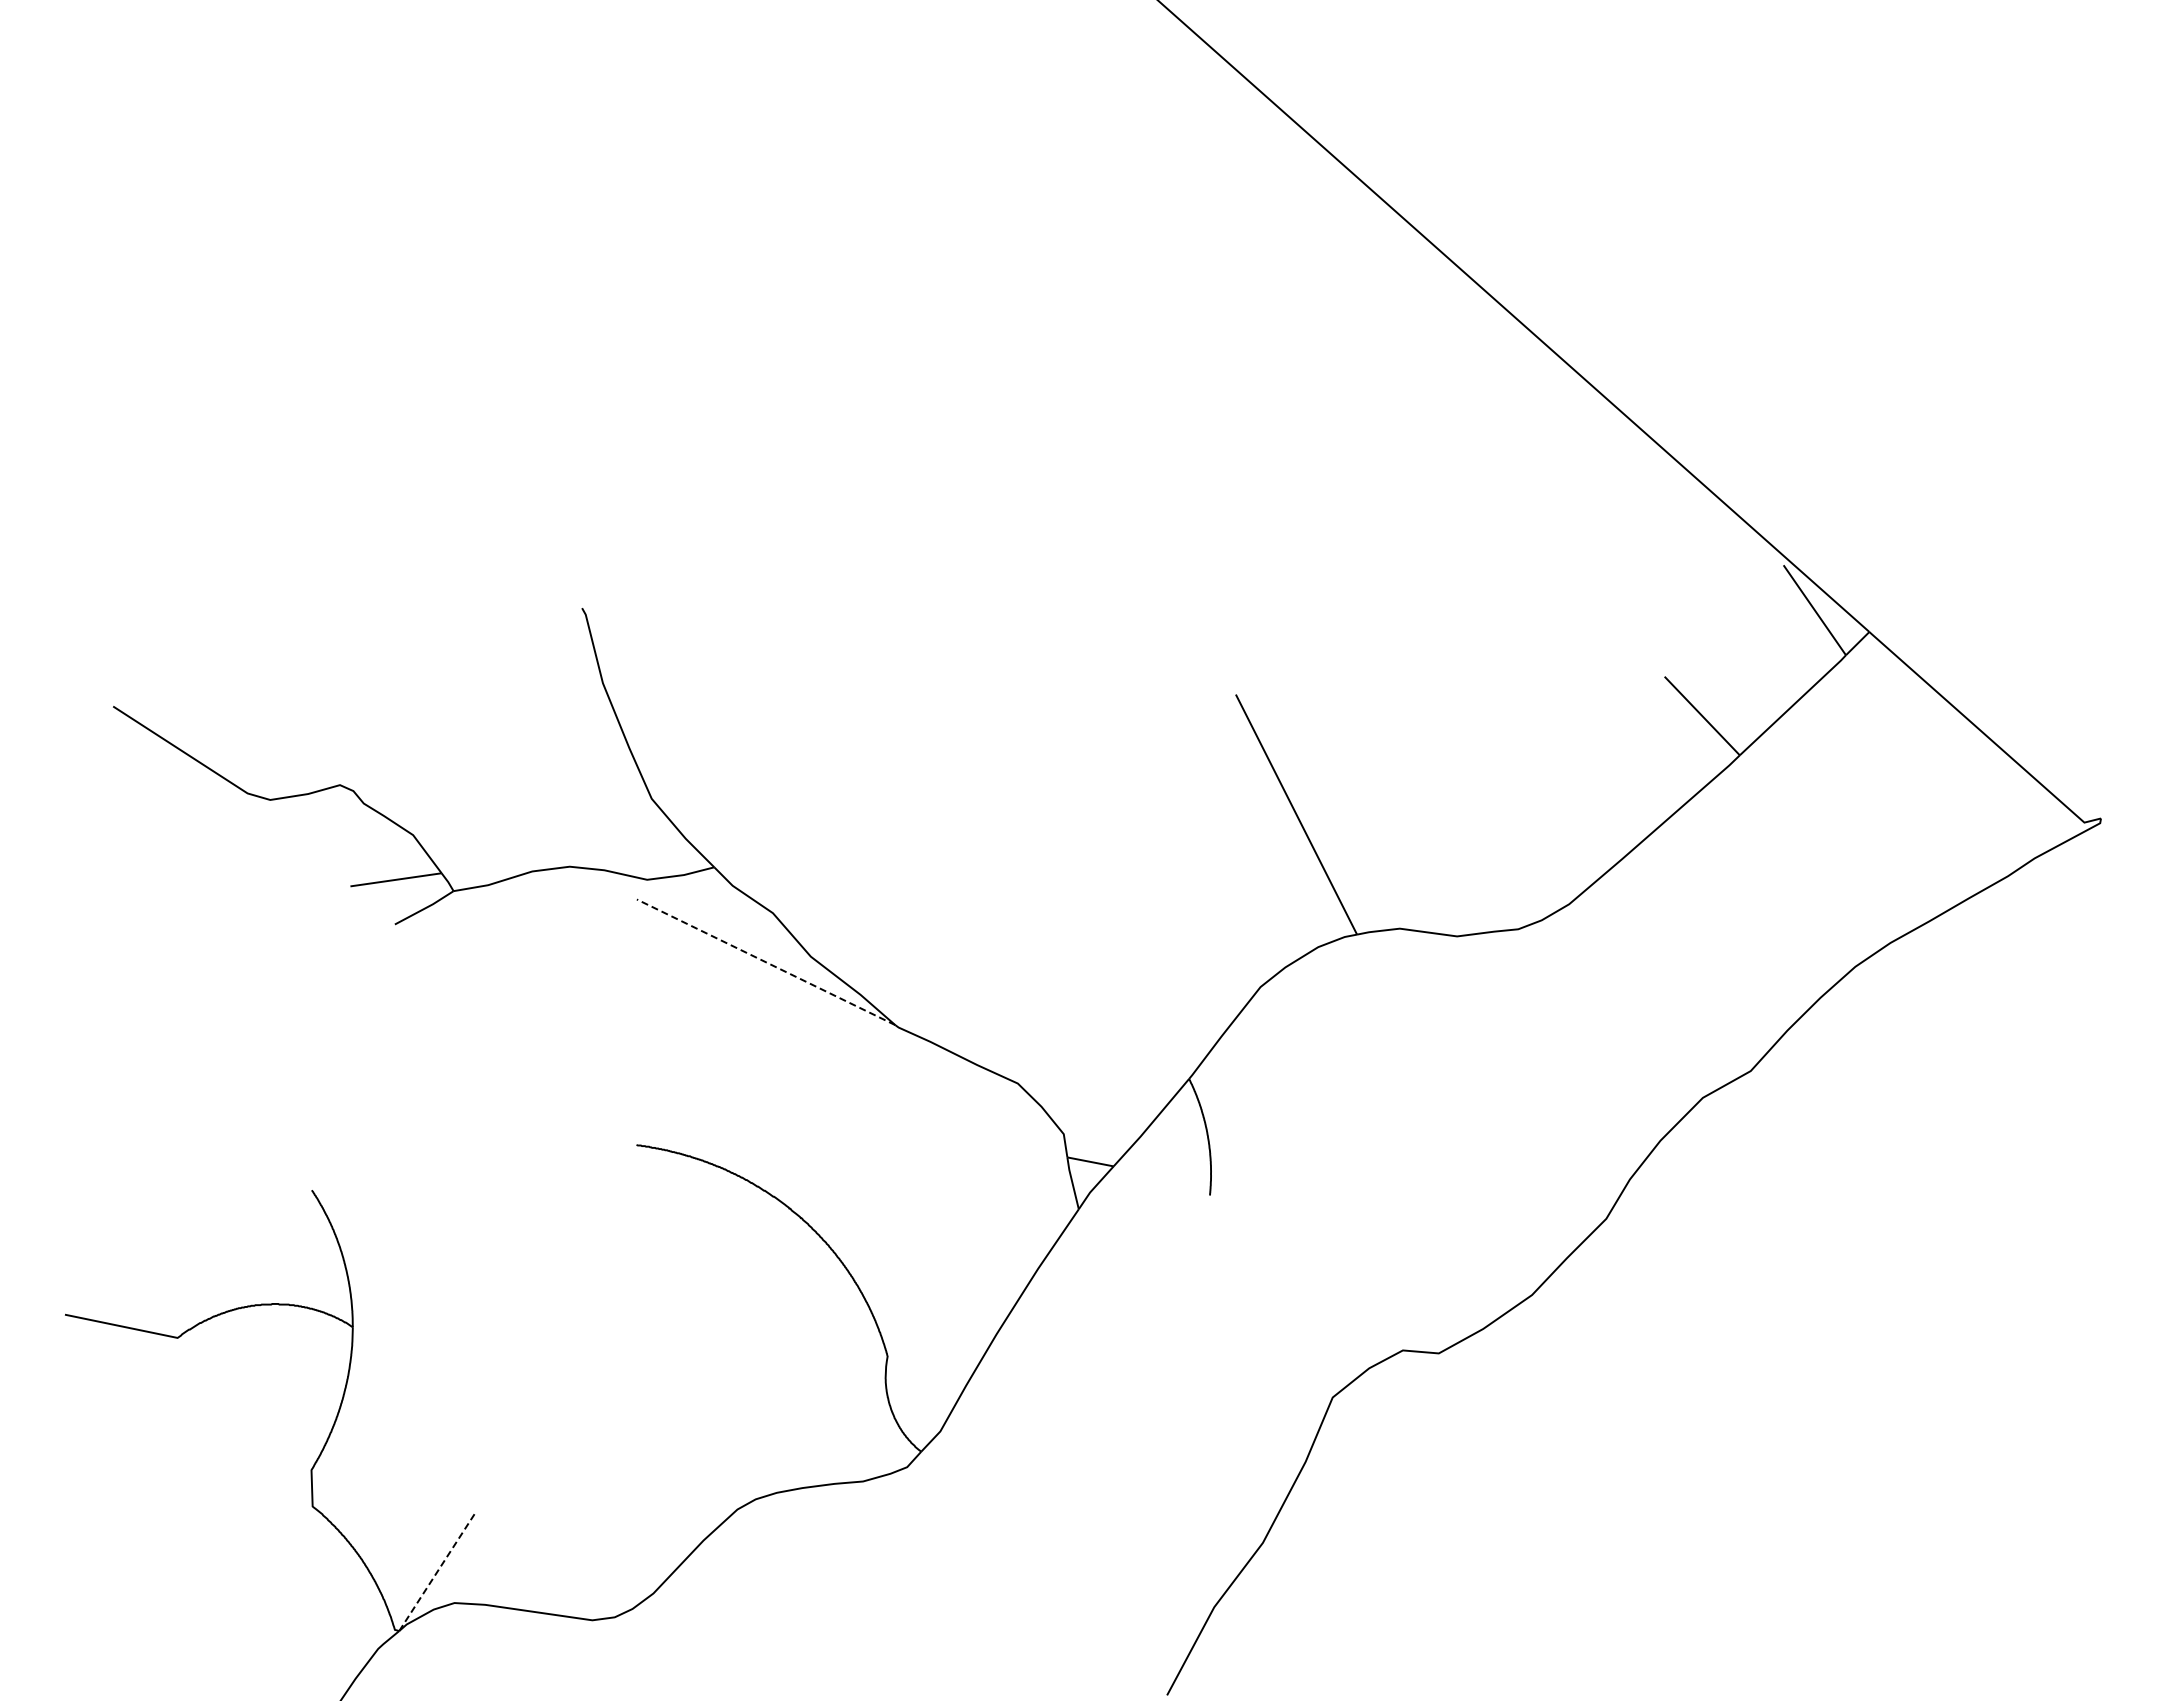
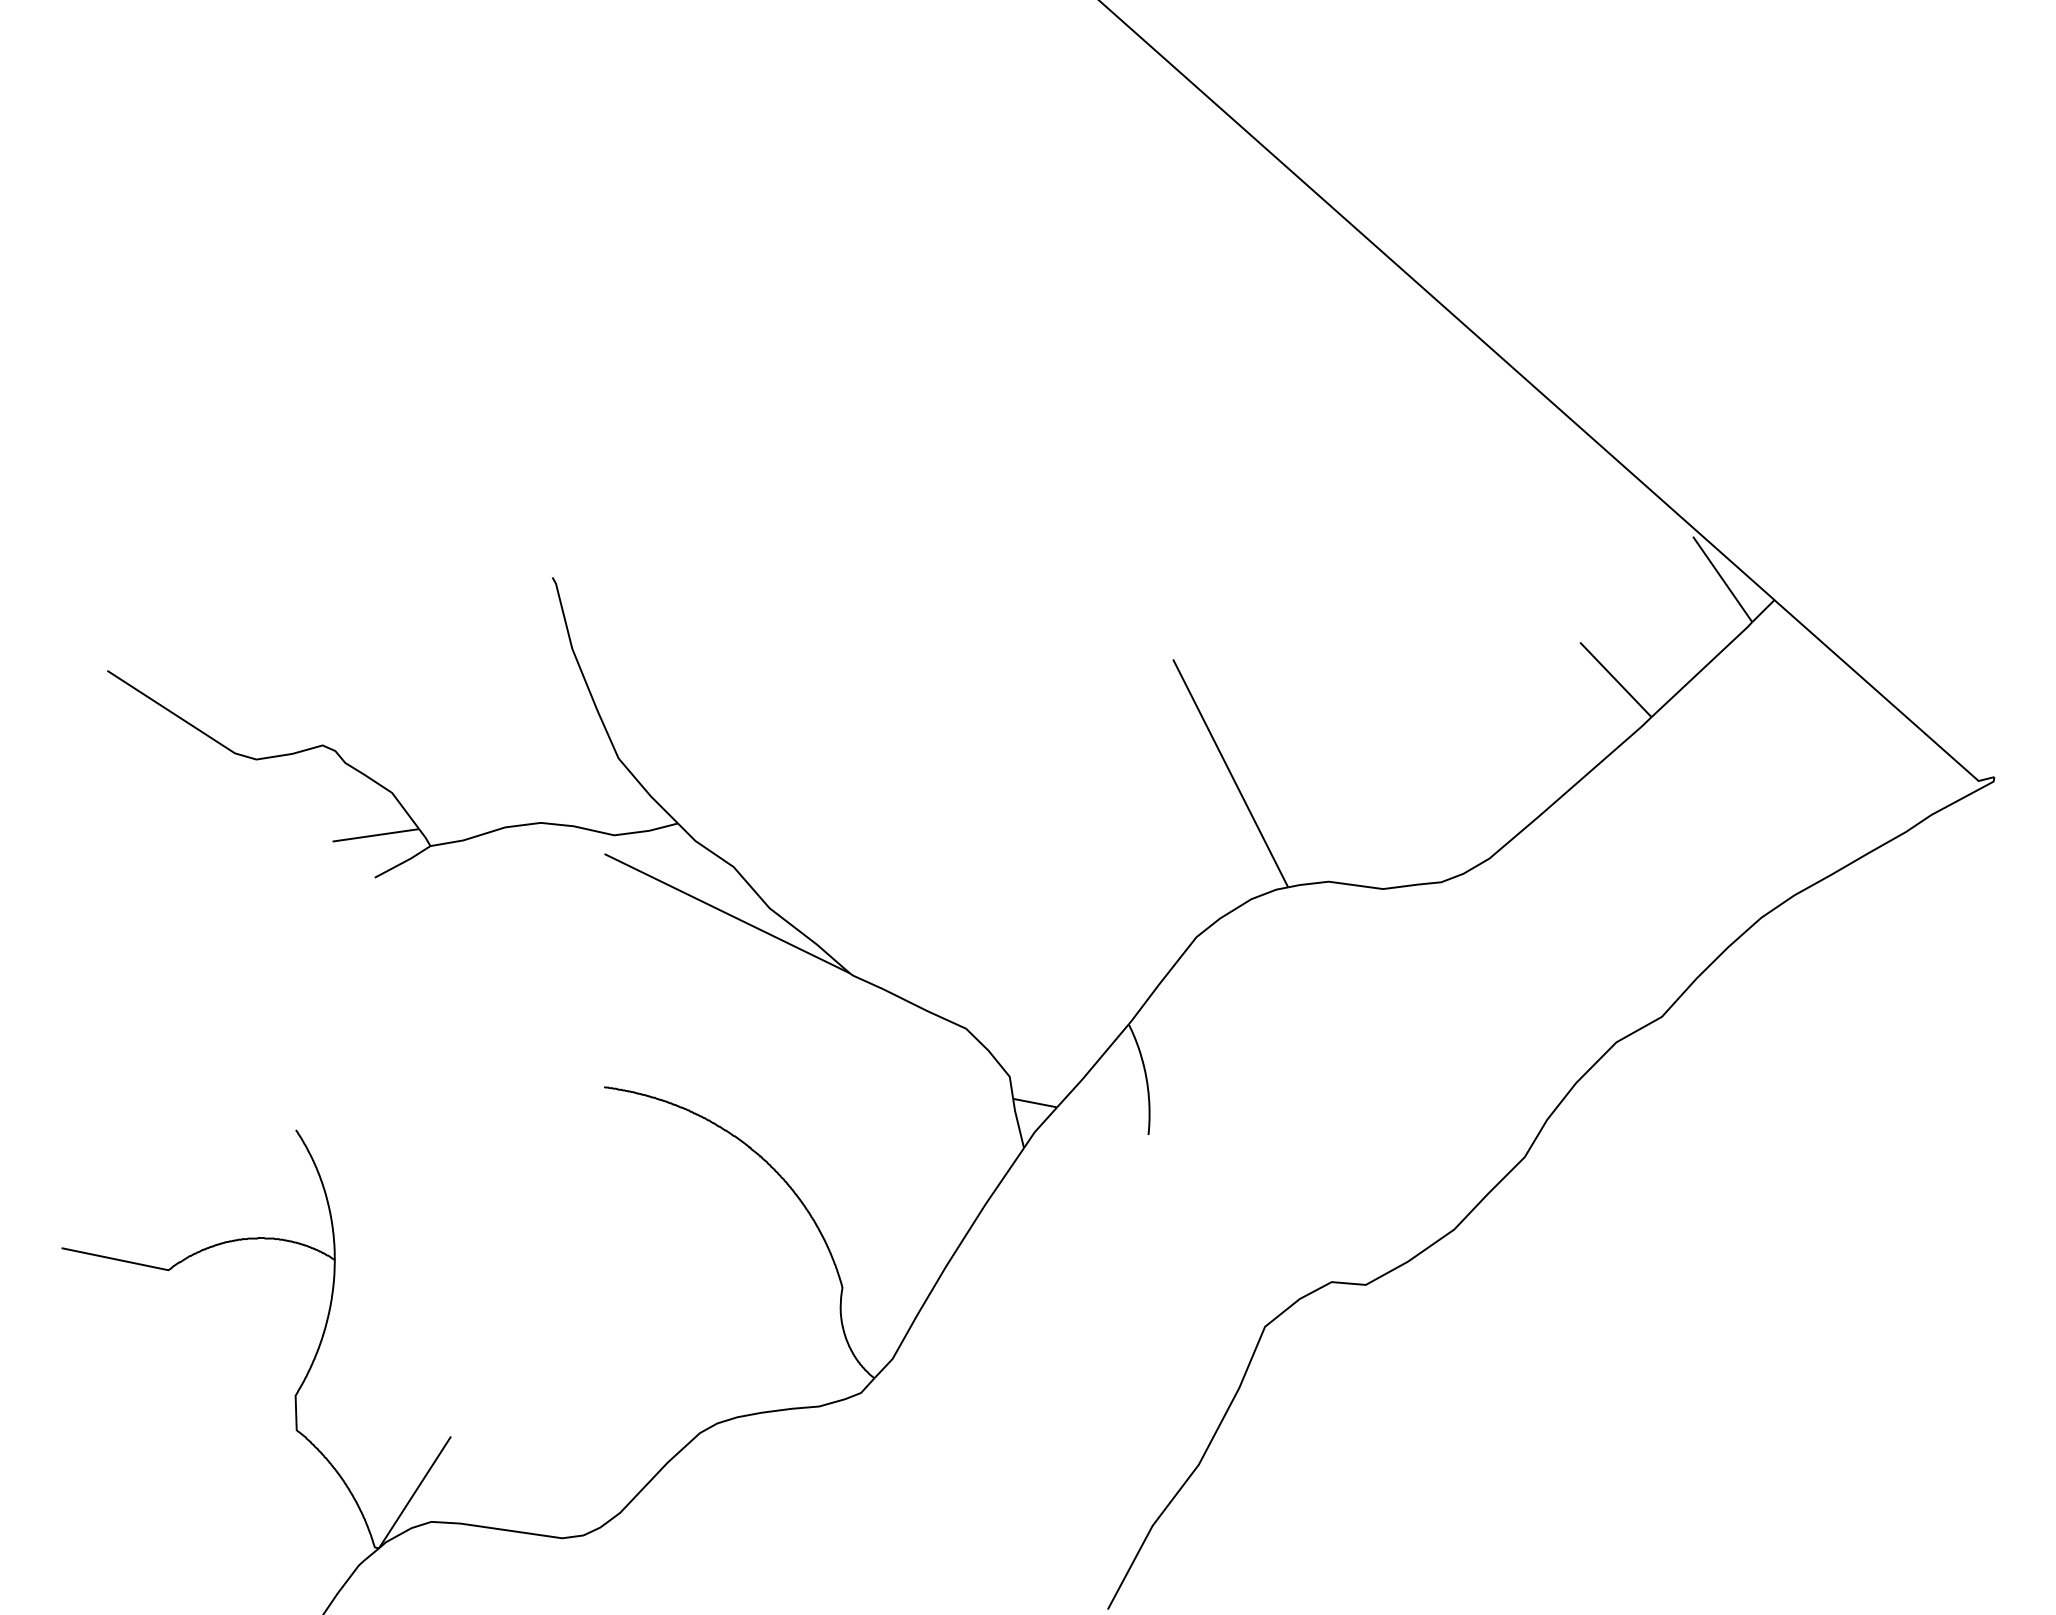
line: (766, 962) -> (727, 913), dashed -> solid
line: (437, 1571) -> (415, 1491), dashed -> solid

